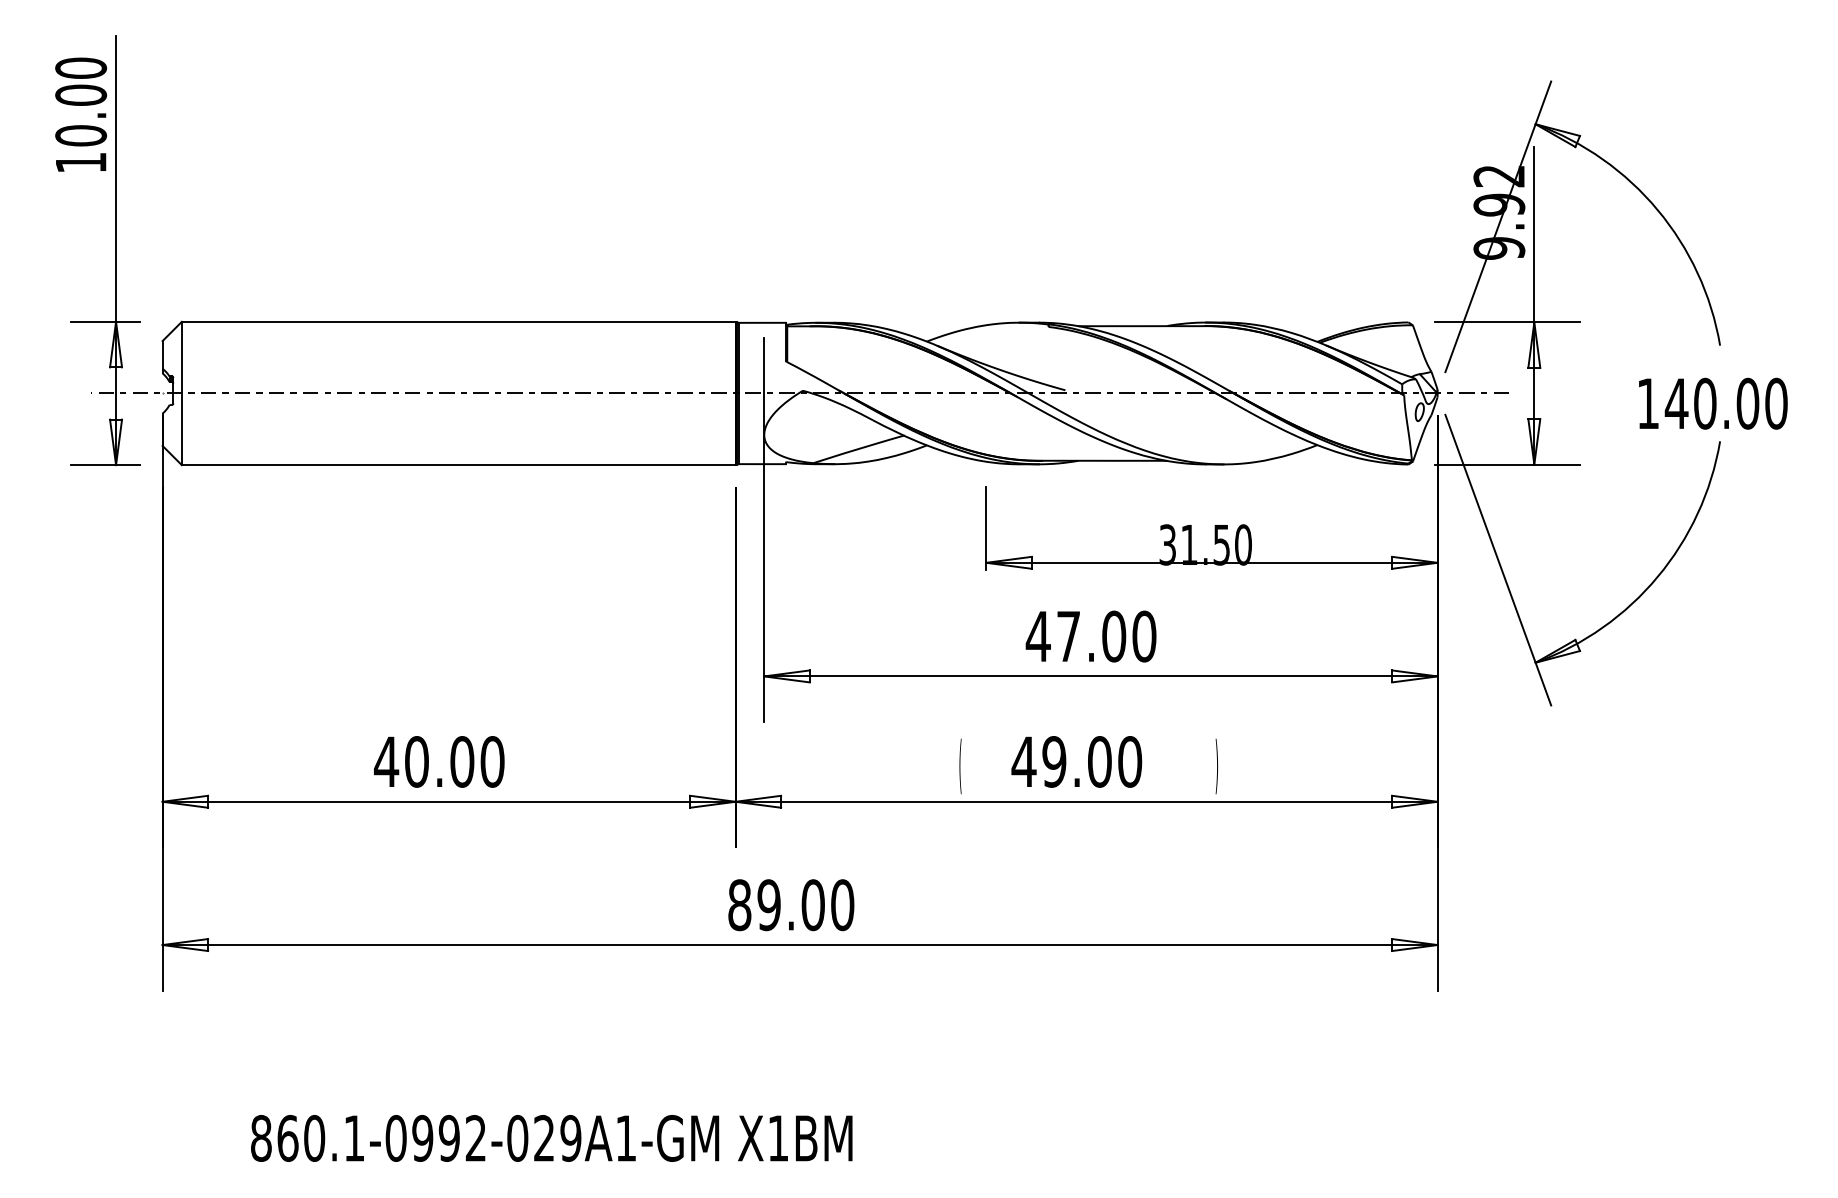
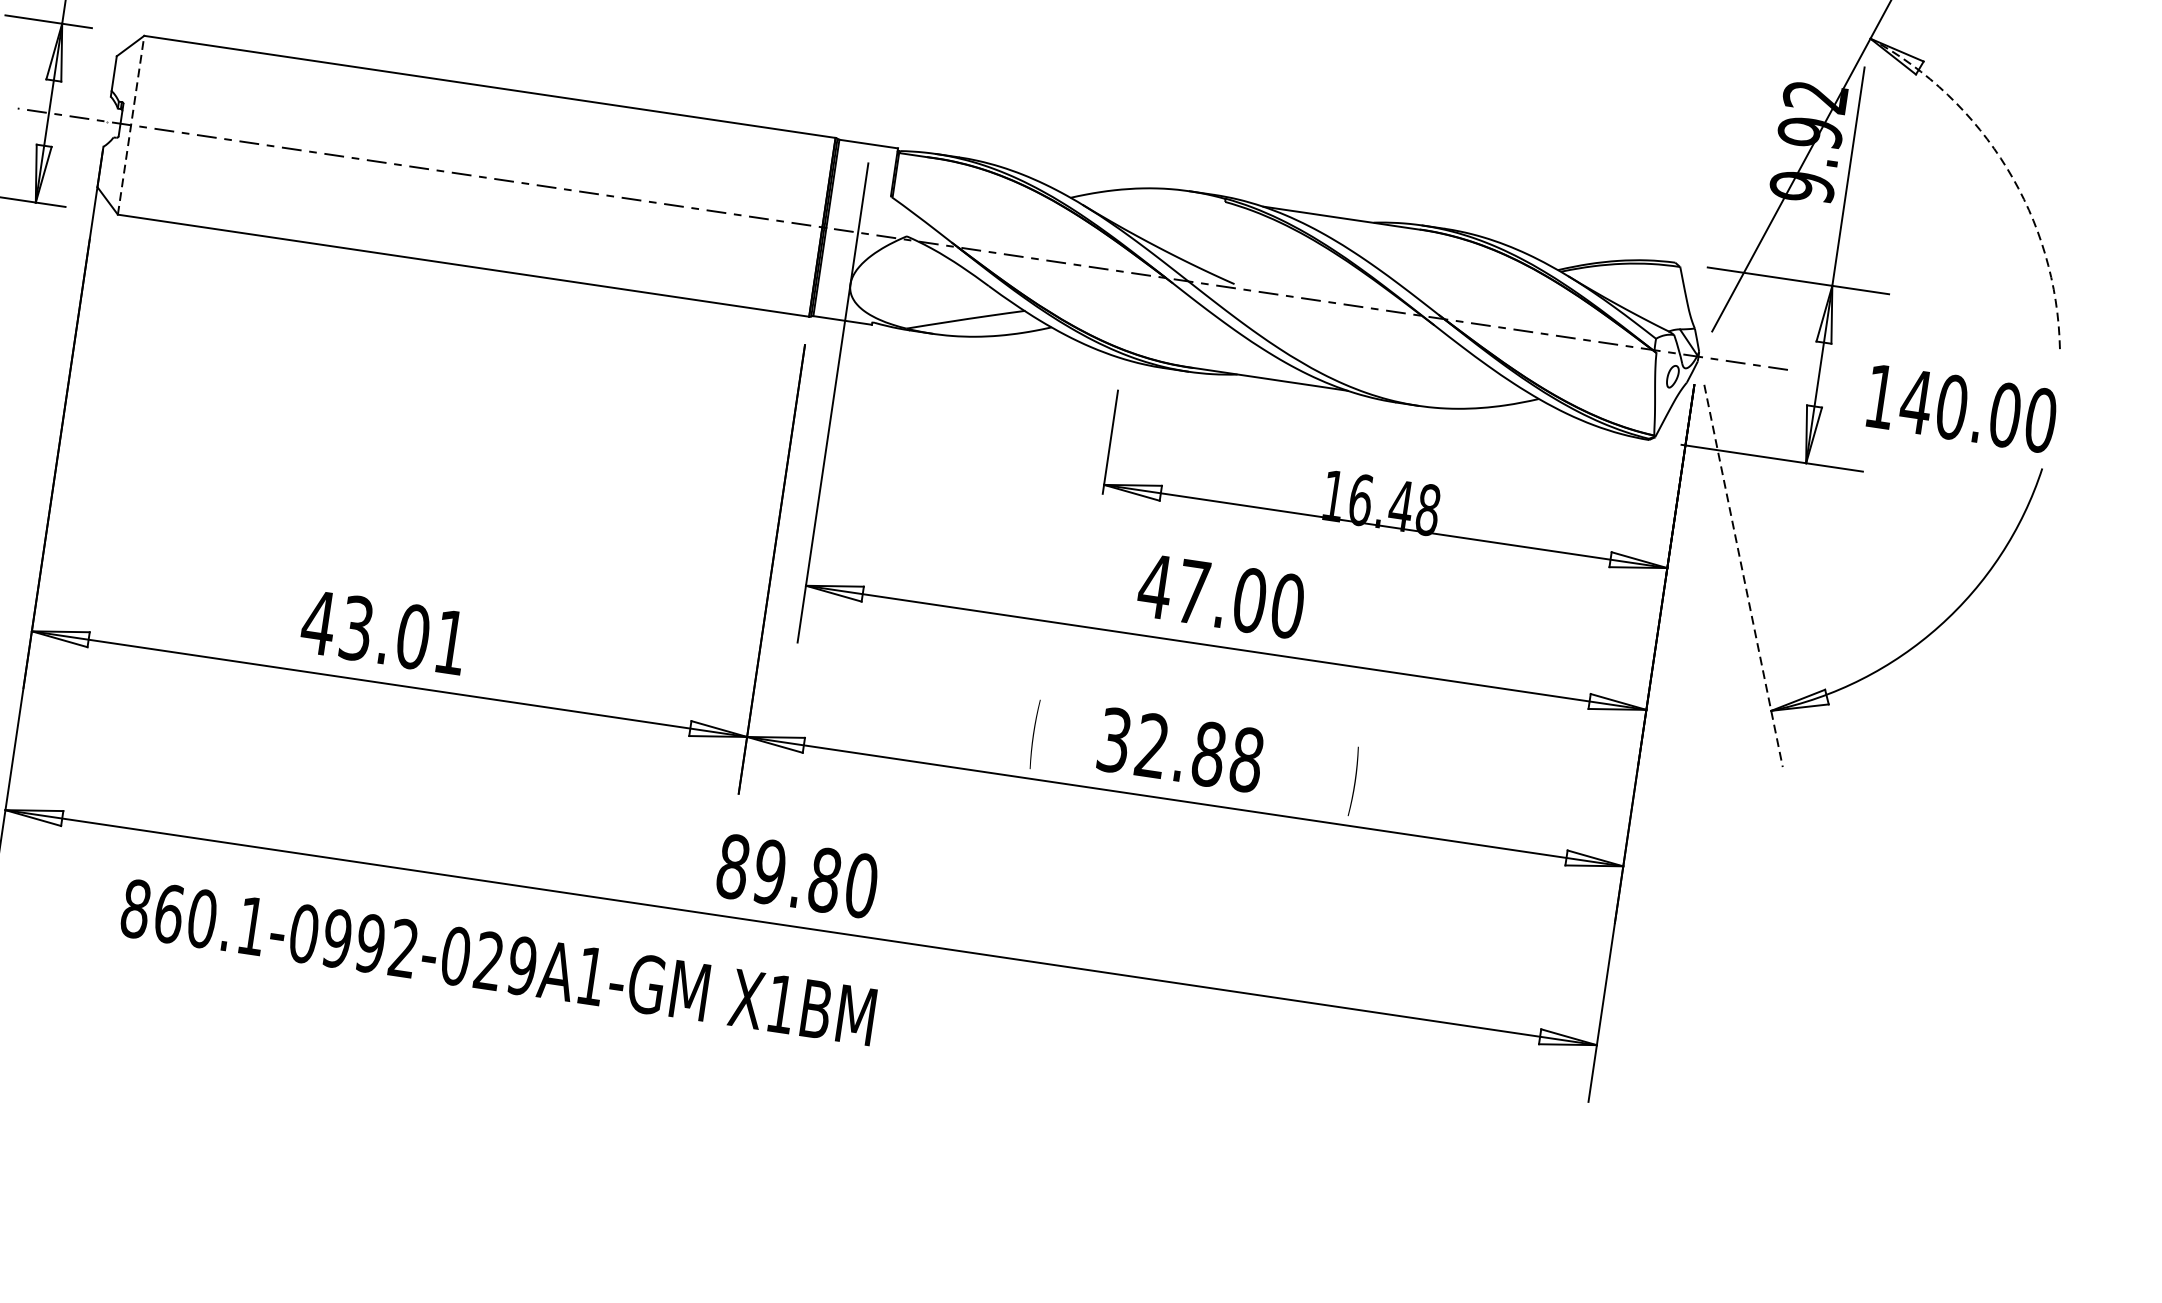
arc: (1657, 210) -> (2006, 168), solid -> dashed
line: (181, 393) -> (130, 125), solid -> dashed
text: (1713, 403) -> (1962, 408), moved
text: (1205, 544) -> (1380, 502), 31.50 -> 16.48
line: (1498, 560) -> (1743, 576), solid -> dashed
text: (454, 761) -> (403, 634), 40.00 -> 43.01
text: (1076, 761) -> (1179, 749), 49.00 -> 32.88
text: (812, 904) -> (824, 879), 89.00 -> 89.80
text: (551, 1138) -> (498, 962), moved

